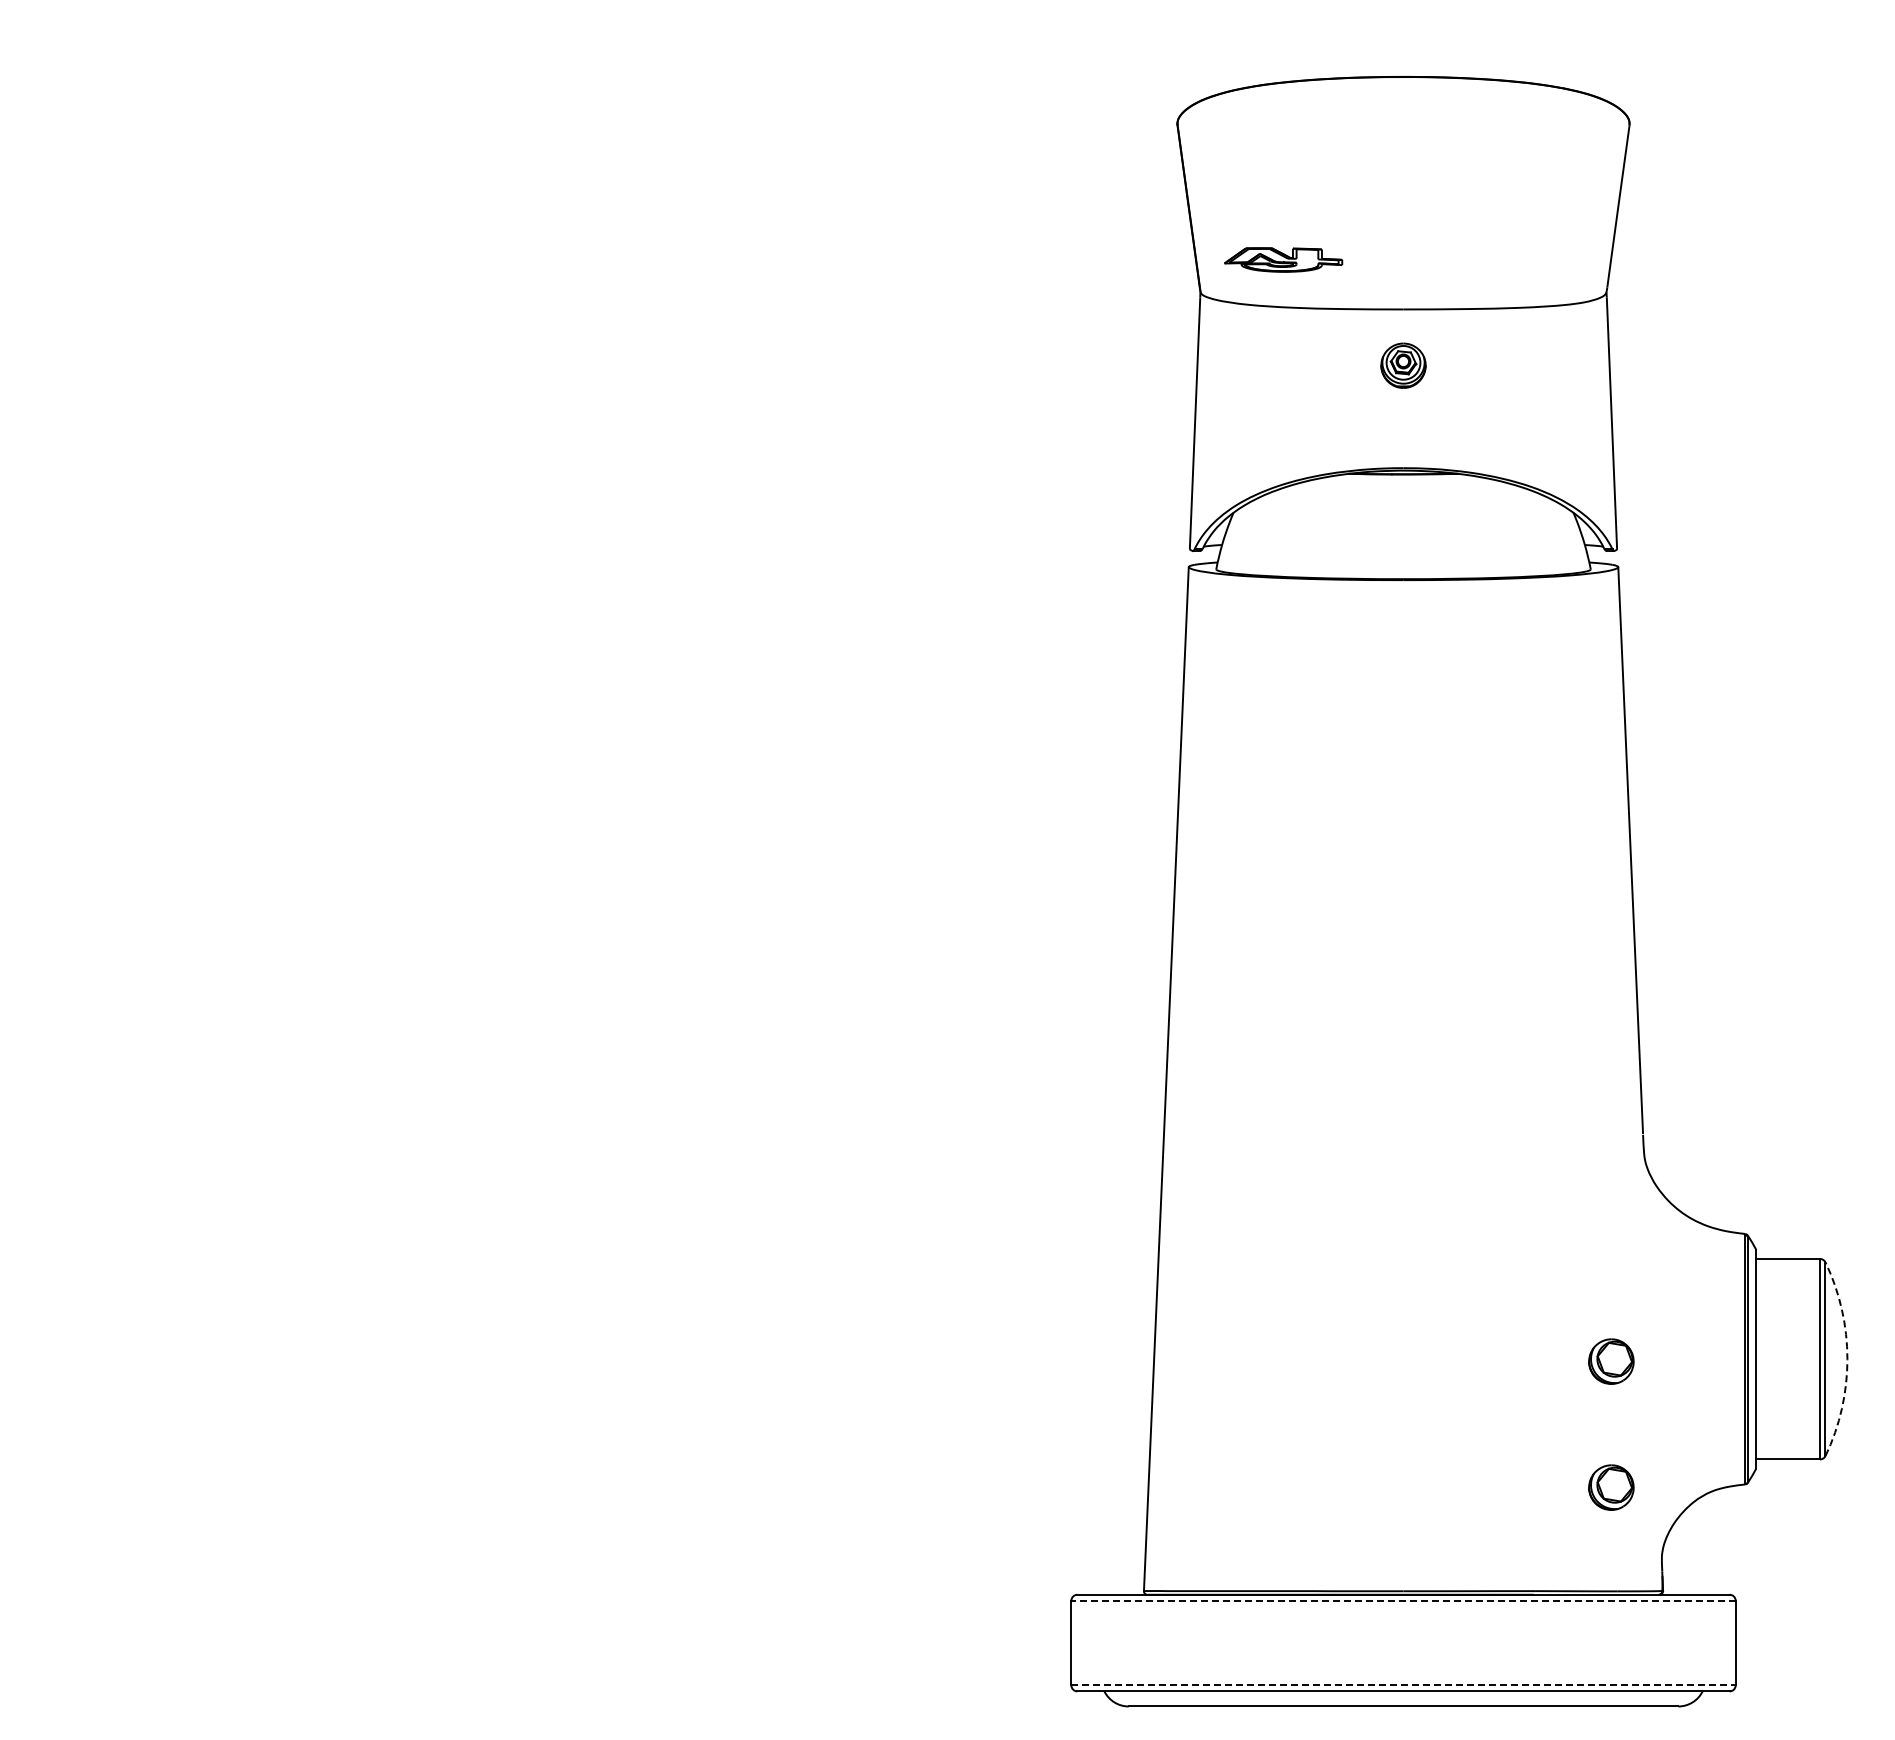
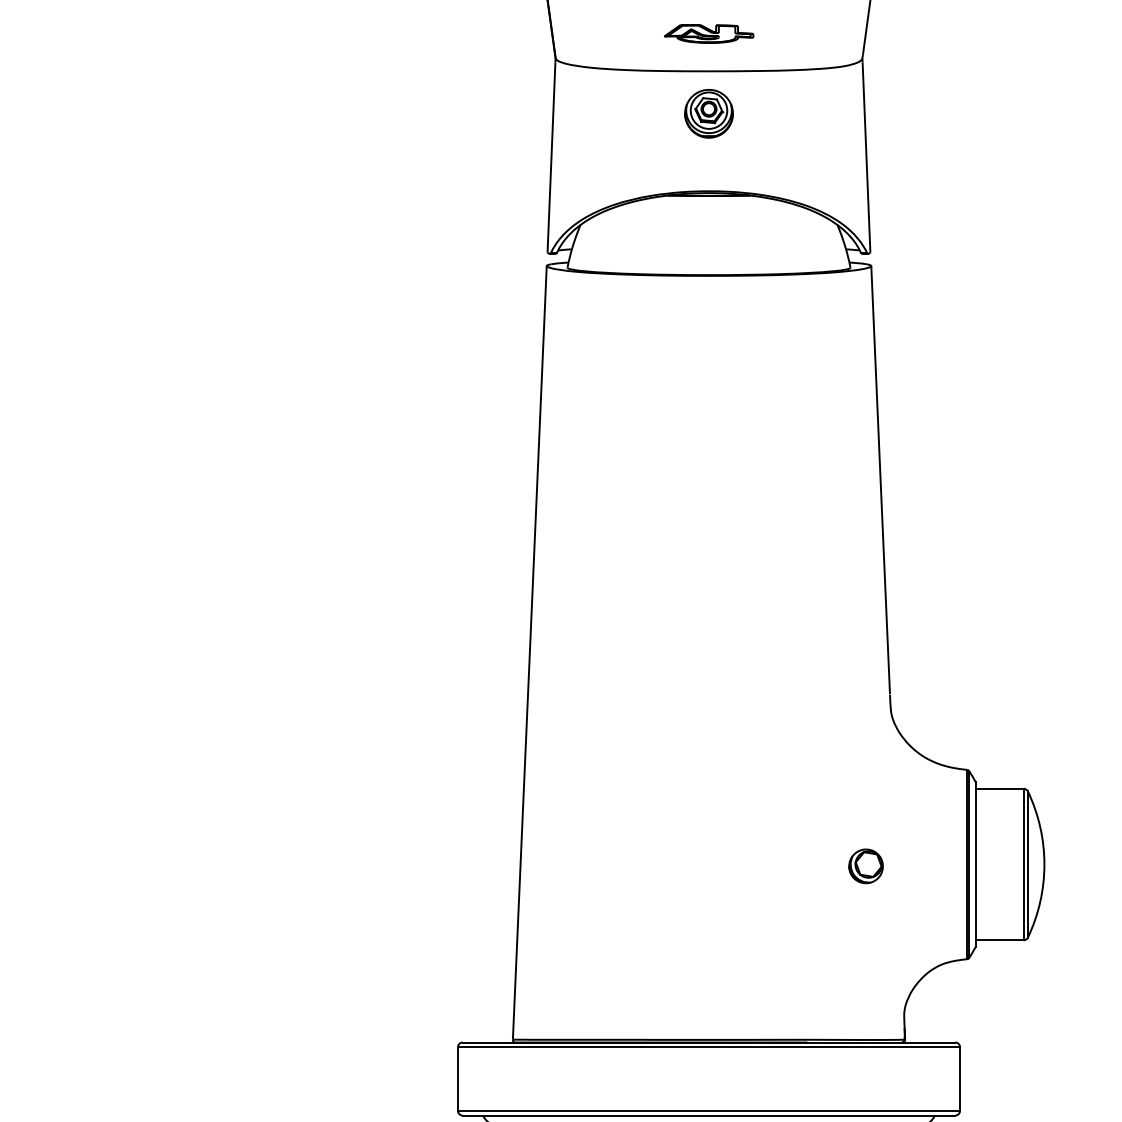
part: (1283, 259) -> (708, 33), moved
part: (1403, 365) -> (708, 113), size x1.43
arc: (1847, 1359) -> (1044, 864), dashed -> solid
part: (1611, 1487) -> (866, 961), removed
line: (1403, 1600) -> (708, 1046), dashed -> solid
line: (1404, 1685) -> (709, 1111), dashed -> solid

